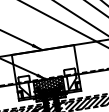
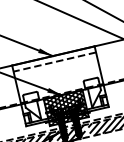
line: (43, 54) -> (54, 61), added

